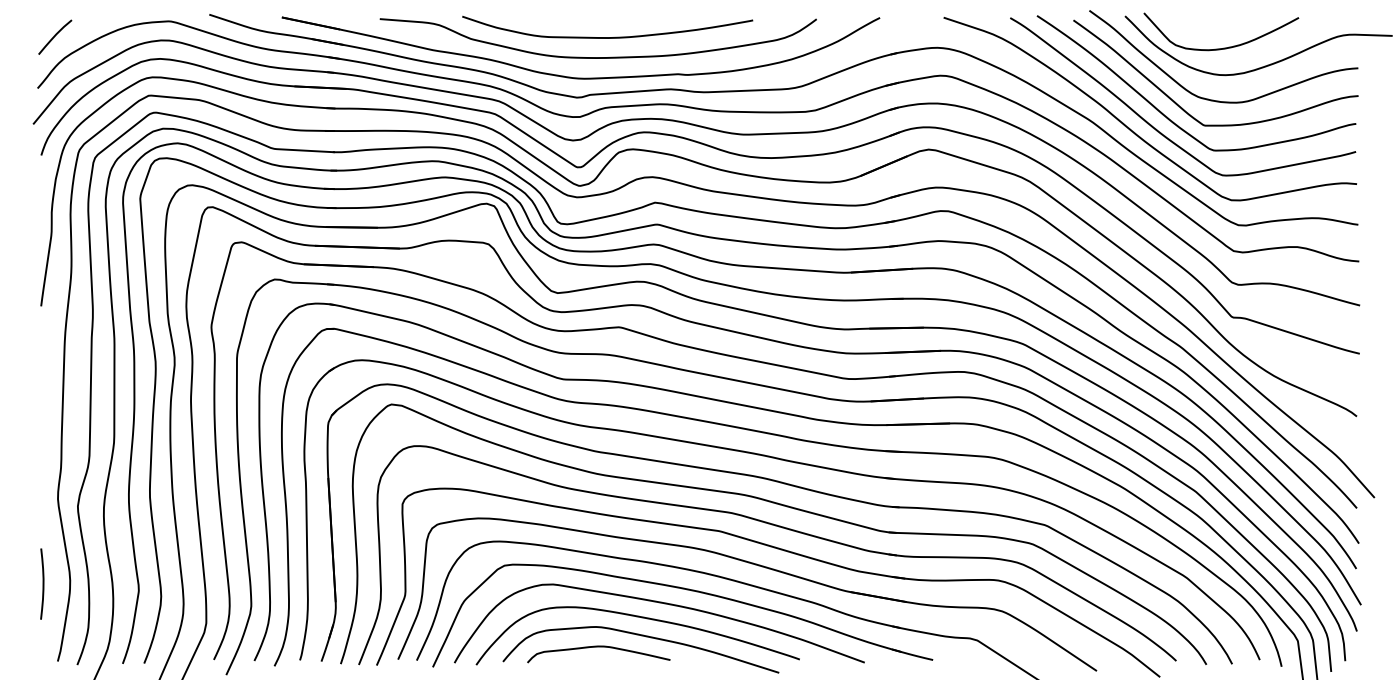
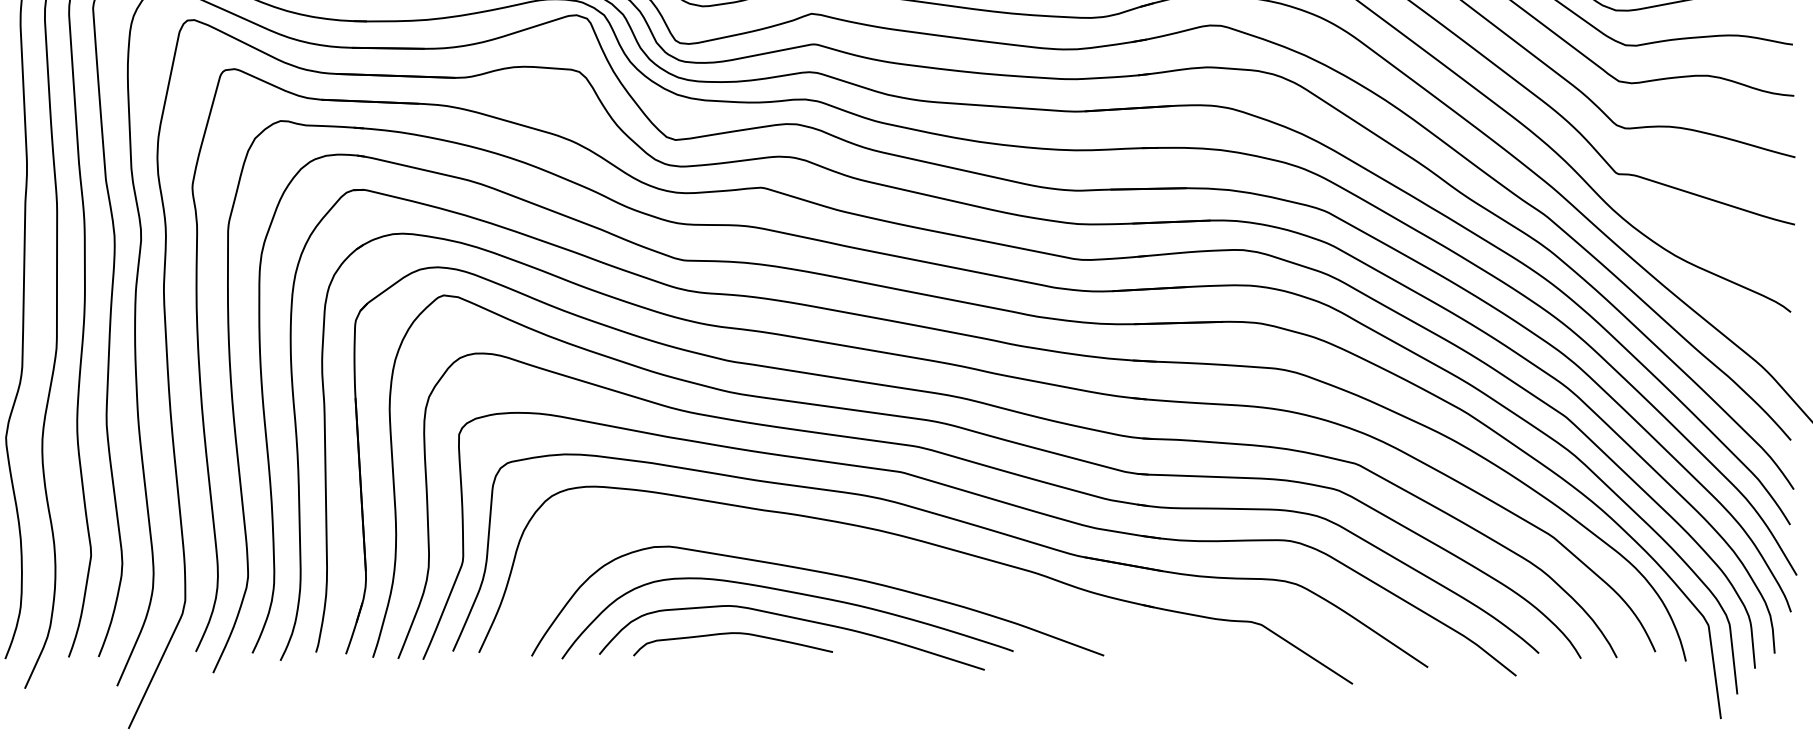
part: (686, 590) -> (855, 555), removed

